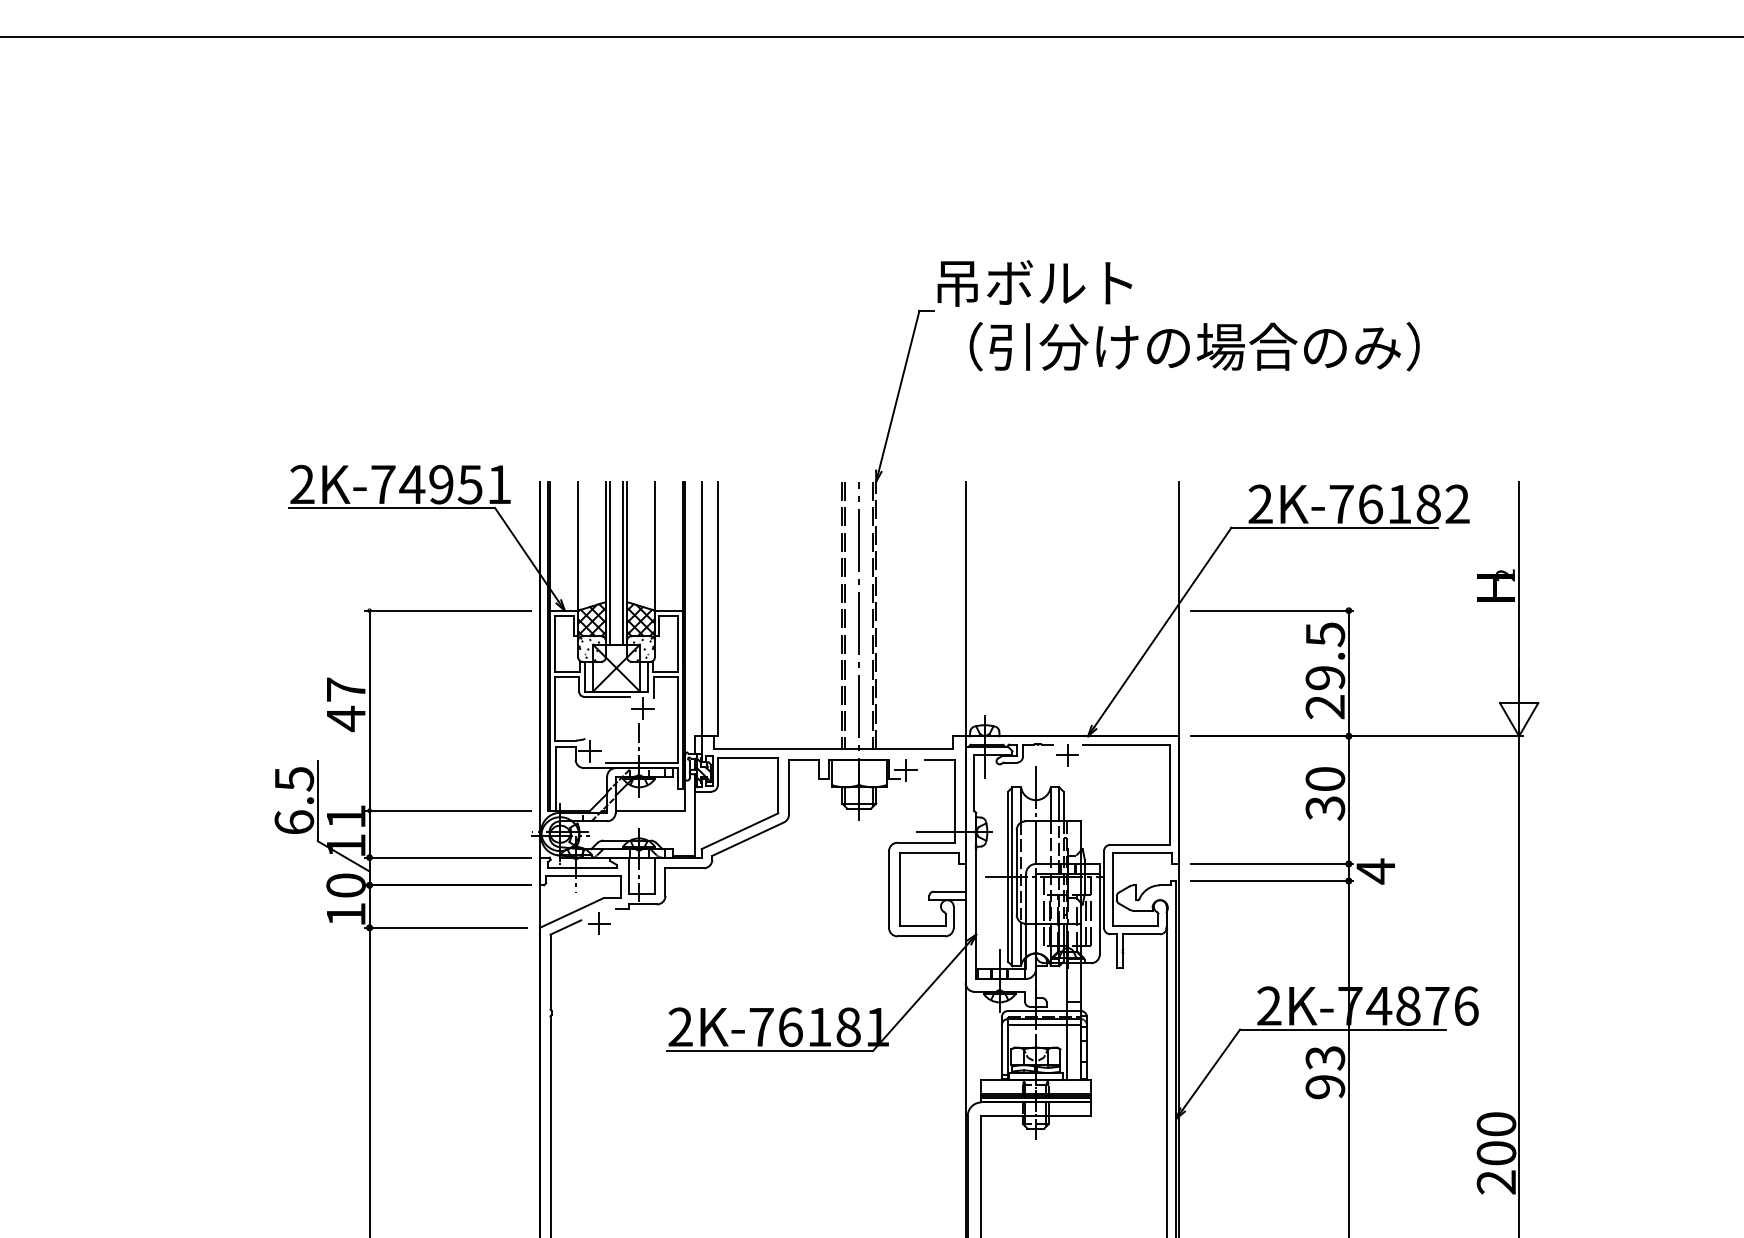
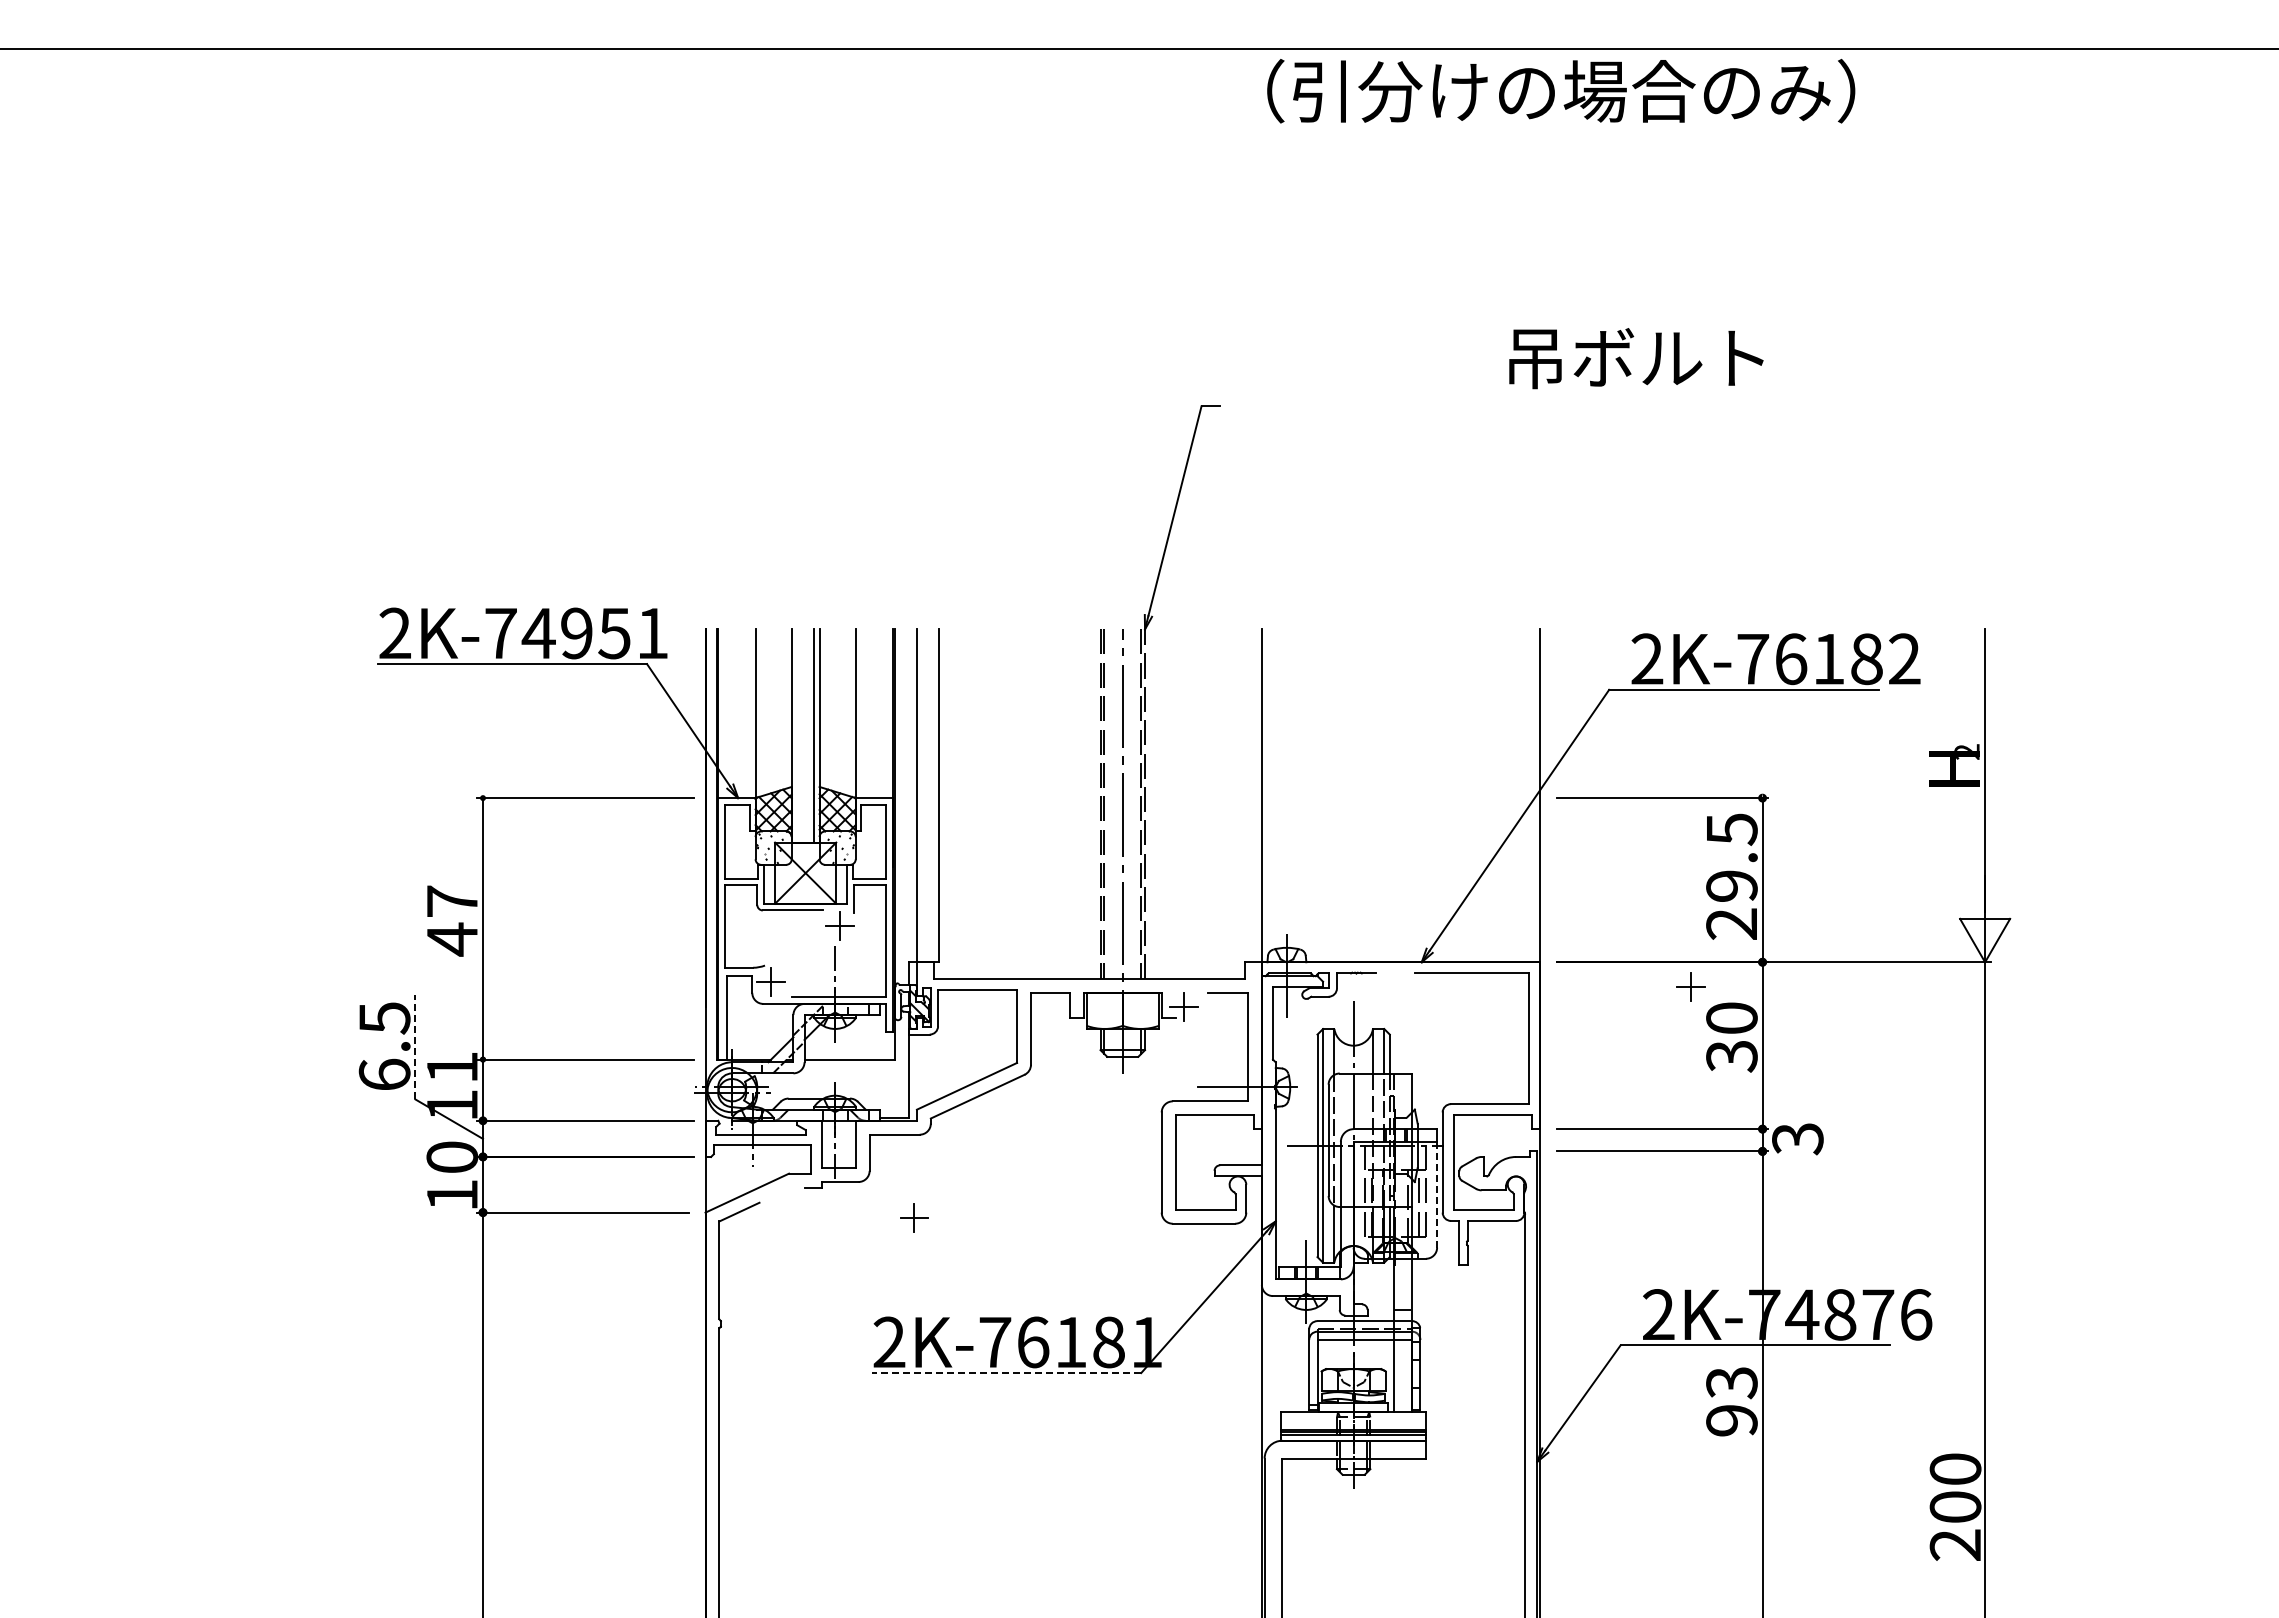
text: (1035, 283) -> (1636, 358), moved
text: (1194, 346) -> (1561, 91), moved
line: (610, 562) -> (797, 735), removed
part: (1067, 754) -> (1690, 986), moved
line: (317, 800) -> (415, 1046), solid -> dashed
text: (1375, 871) -> (1797, 1138), 4 -> 3
line: (1100, 914) -> (1437, 1194), solid -> dashed
part: (599, 923) -> (914, 1217), moved
line: (770, 1051) -> (1006, 1373), solid -> dashed

